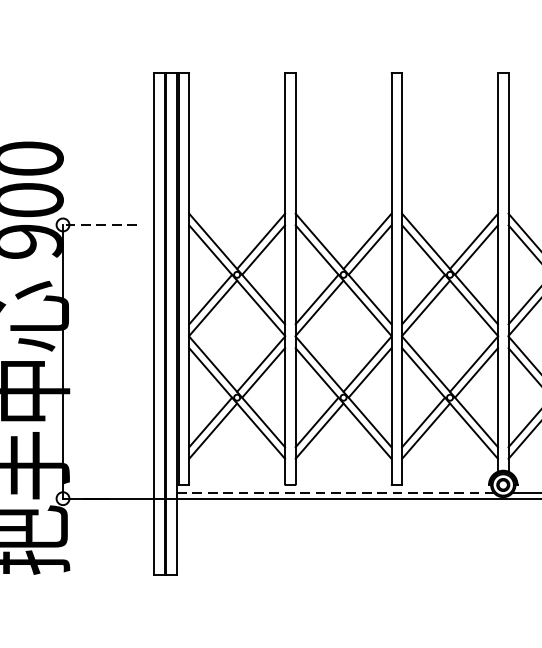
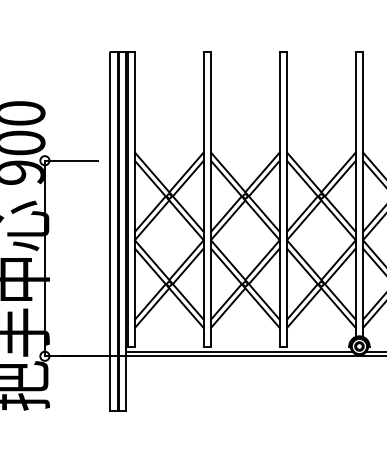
line: (100, 224) -> (71, 160), dashed -> solid
line: (336, 491) -> (240, 351), dashed -> solid

